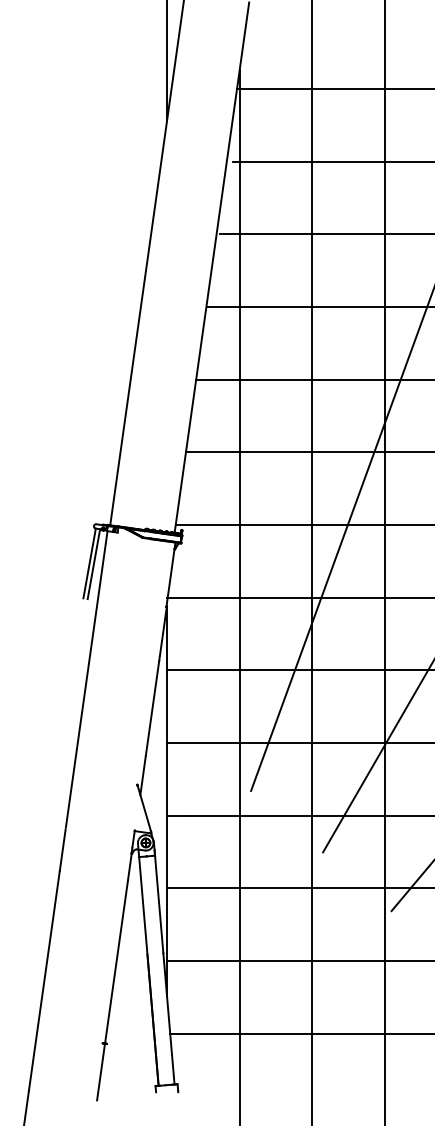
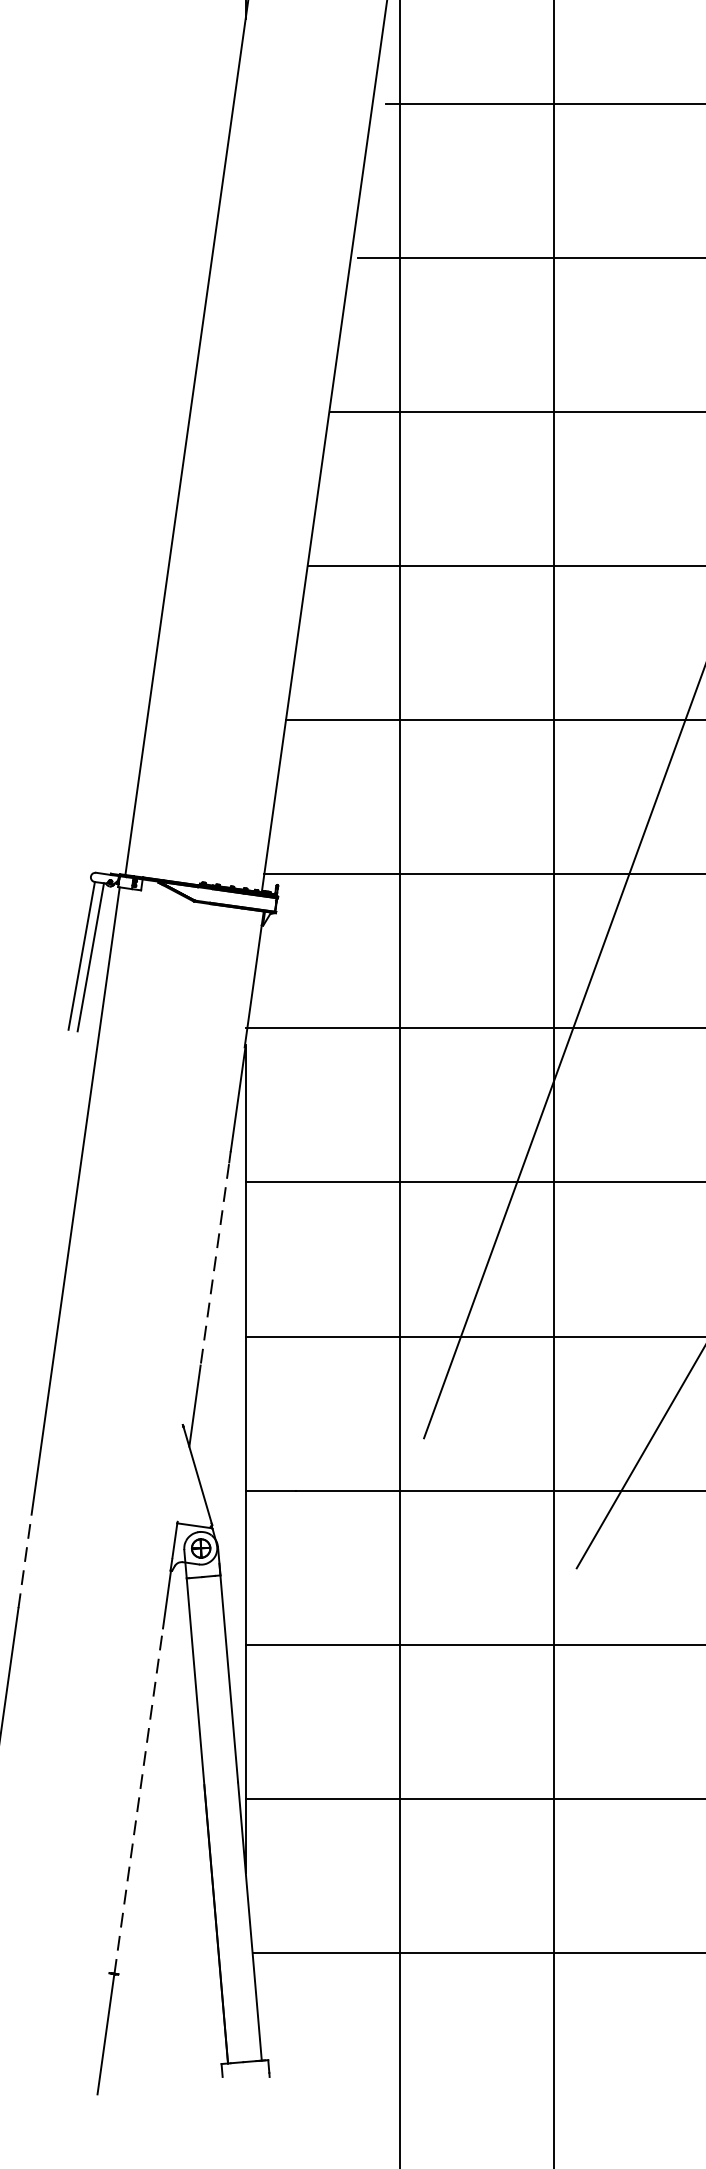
line: (152, 708) -> (215, 1263), solid -> dashed
line: (62, 849) -> (24, 1562), solid -> dashed
line: (116, 961) -> (138, 1799), solid -> dashed

